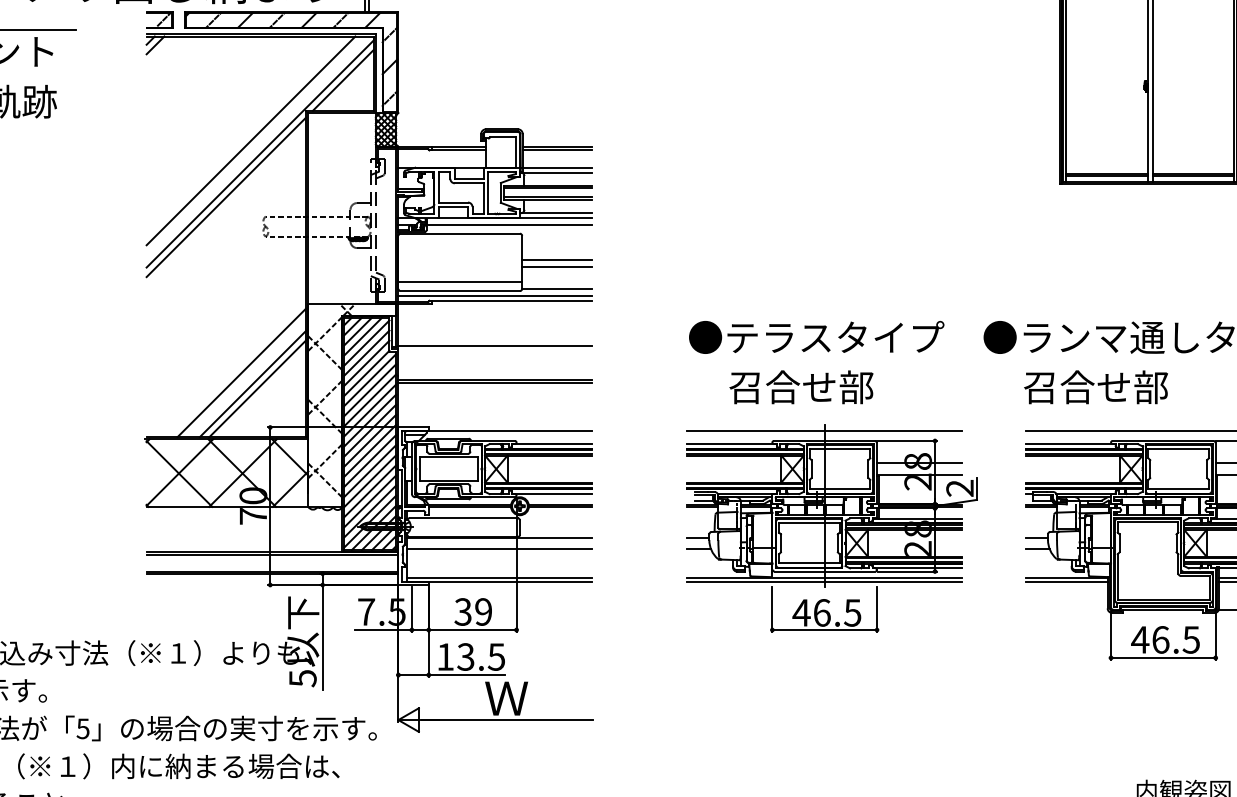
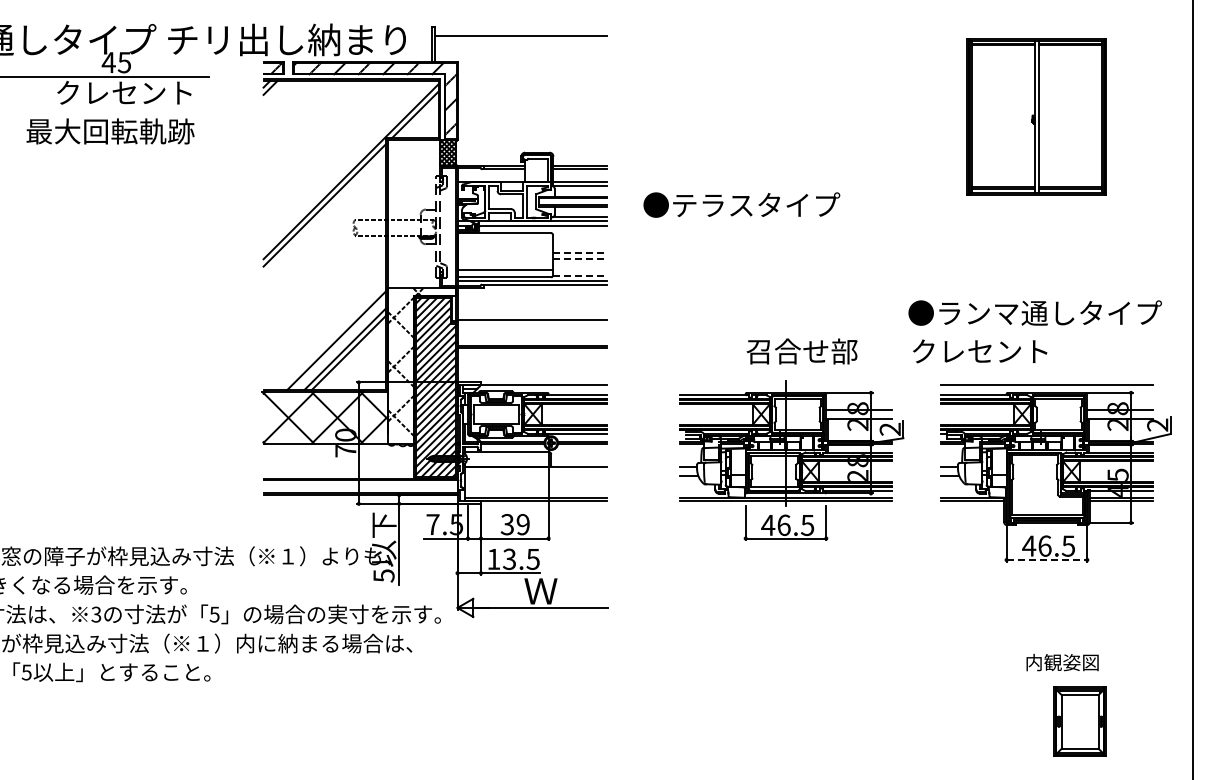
line: (250, 140) -> (343, 161), removed
line: (556, 260) -> (579, 253), solid -> dashed
line: (556, 267) -> (579, 259), solid -> dashed
line: (556, 288) -> (579, 275), solid -> dashed
text: (816, 336) -> (741, 204), moved
text: (800, 387) -> (801, 351), moved
text: (1078, 387) -> (981, 351), 召合せ部 -> クレセント
line: (824, 431) -> (785, 385), removed
line: (499, 549) -> (535, 476), removed
line: (1164, 658) -> (1047, 560), solid -> dashed

